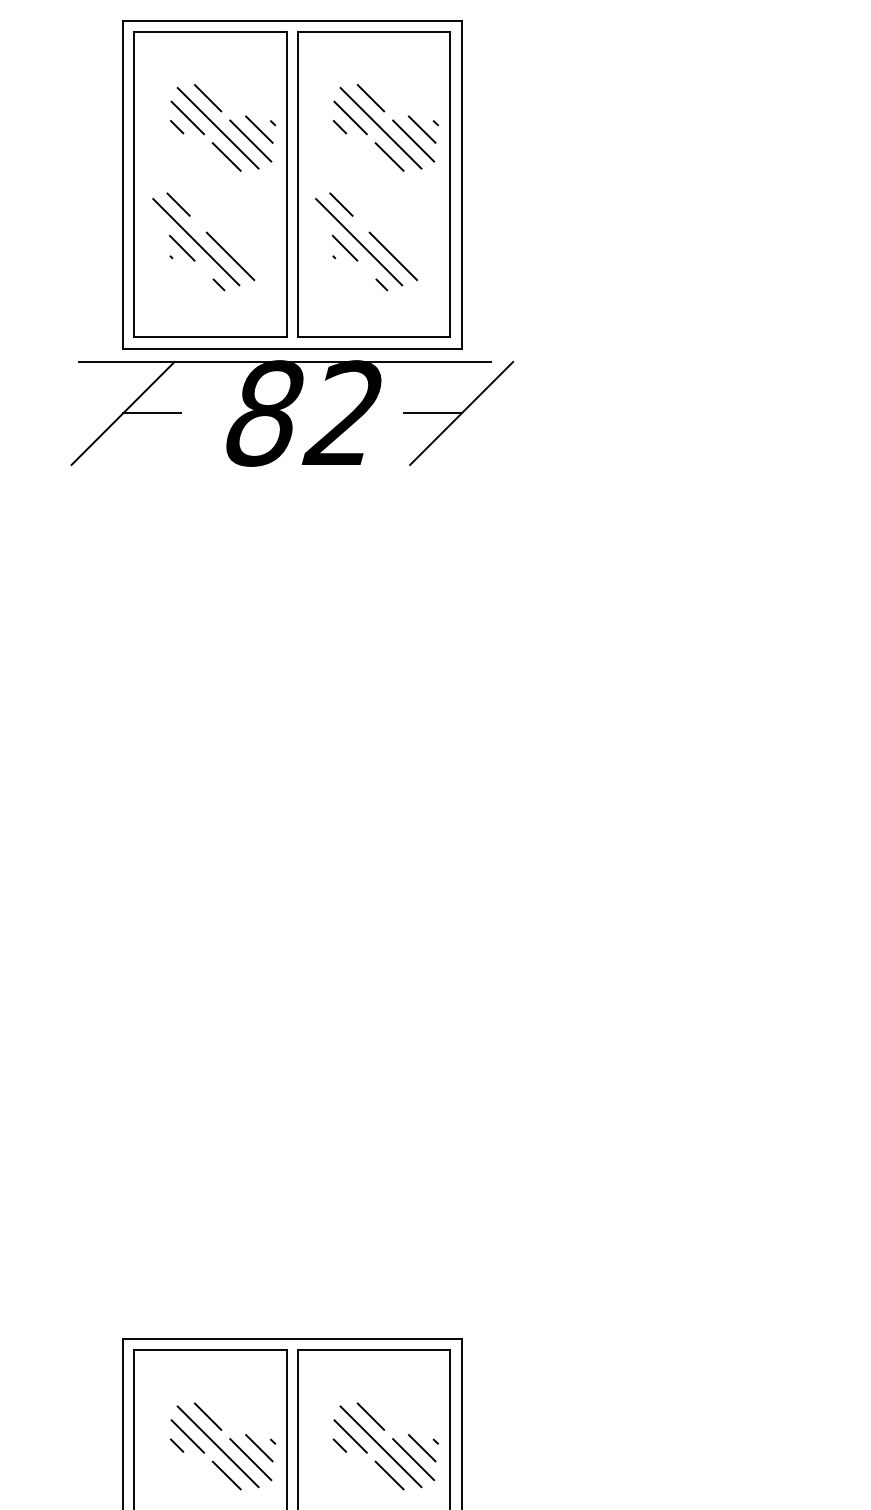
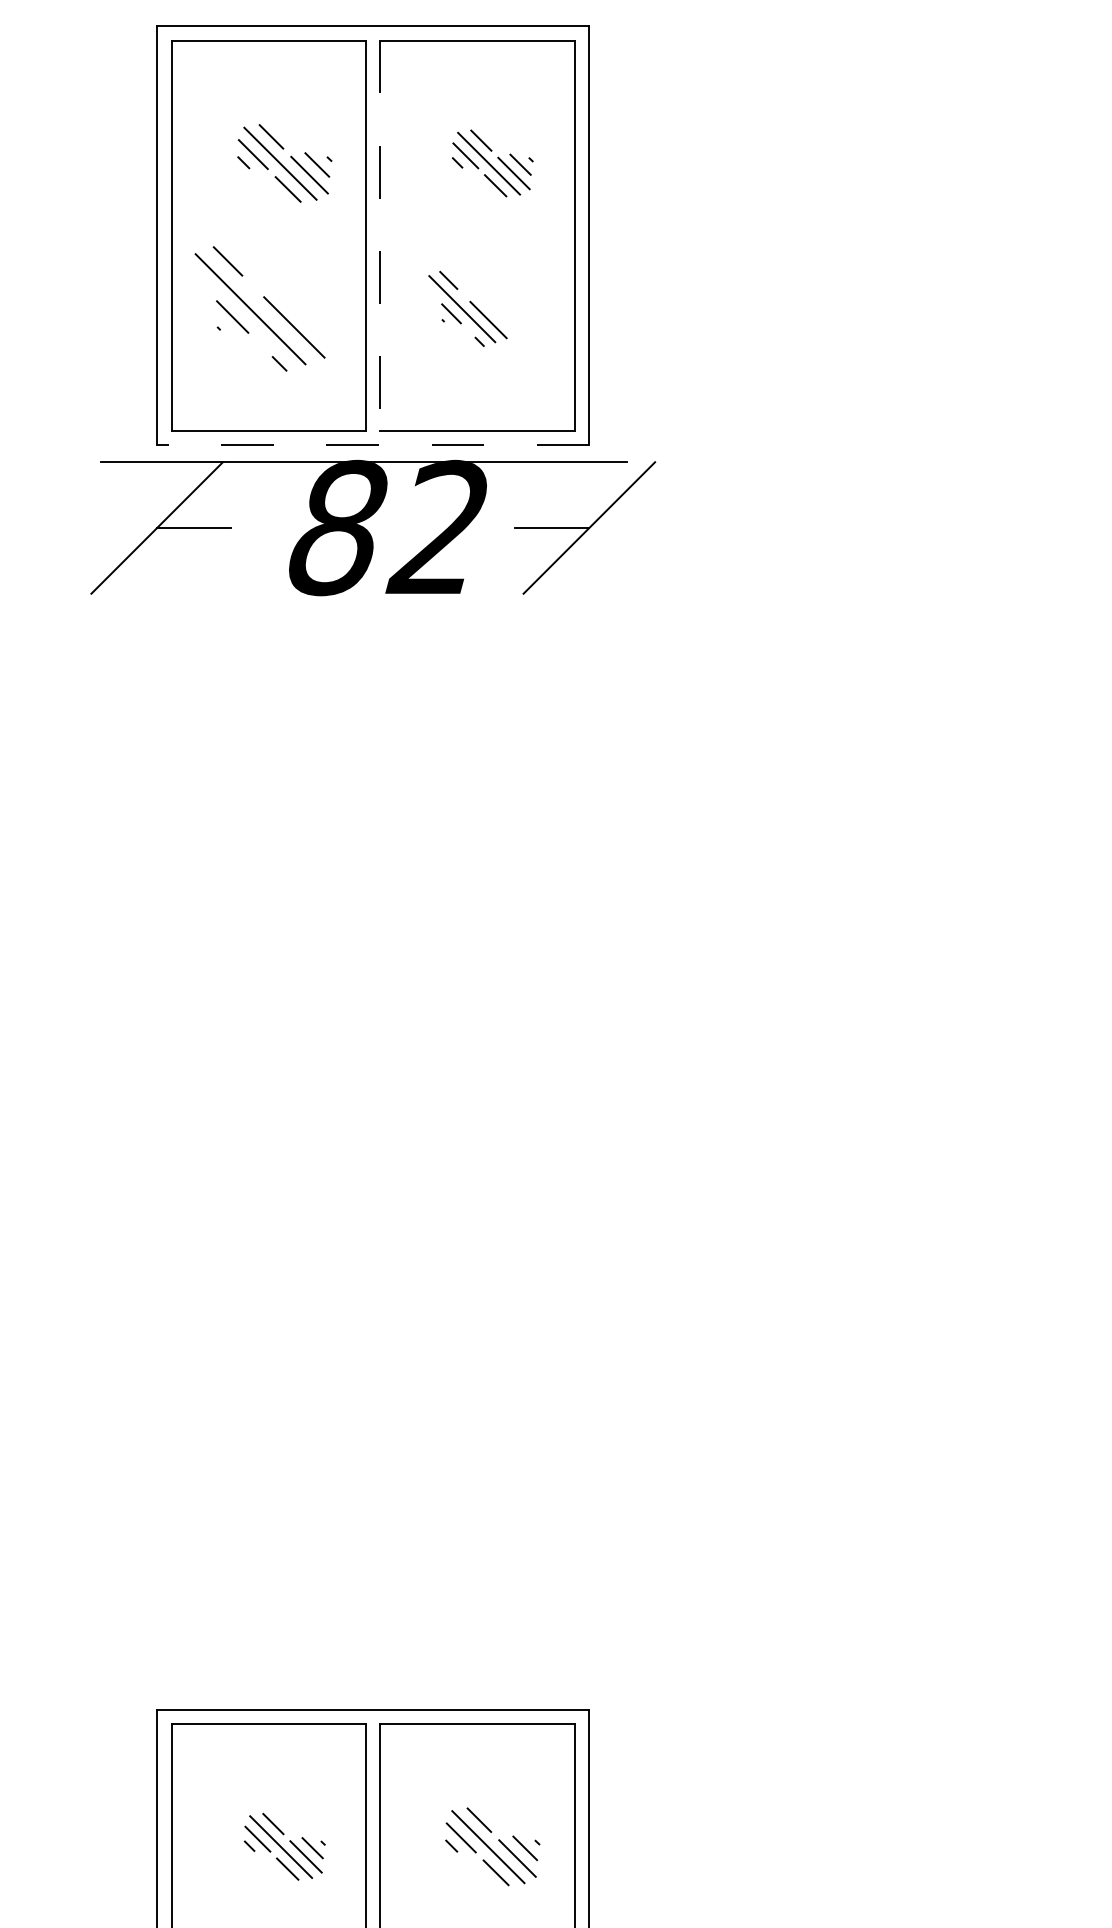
part: (222, 127) -> (284, 163), size x0.7
part: (385, 127) -> (492, 163), size x0.6
line: (298, 184) -> (380, 235), solid -> dashed
part: (366, 241) -> (467, 308), size x0.6
line: (291, 348) -> (372, 445), solid -> dashed
part: (222, 1446) -> (284, 1846), size x0.6
part: (385, 1446) -> (492, 1846), size x0.7

